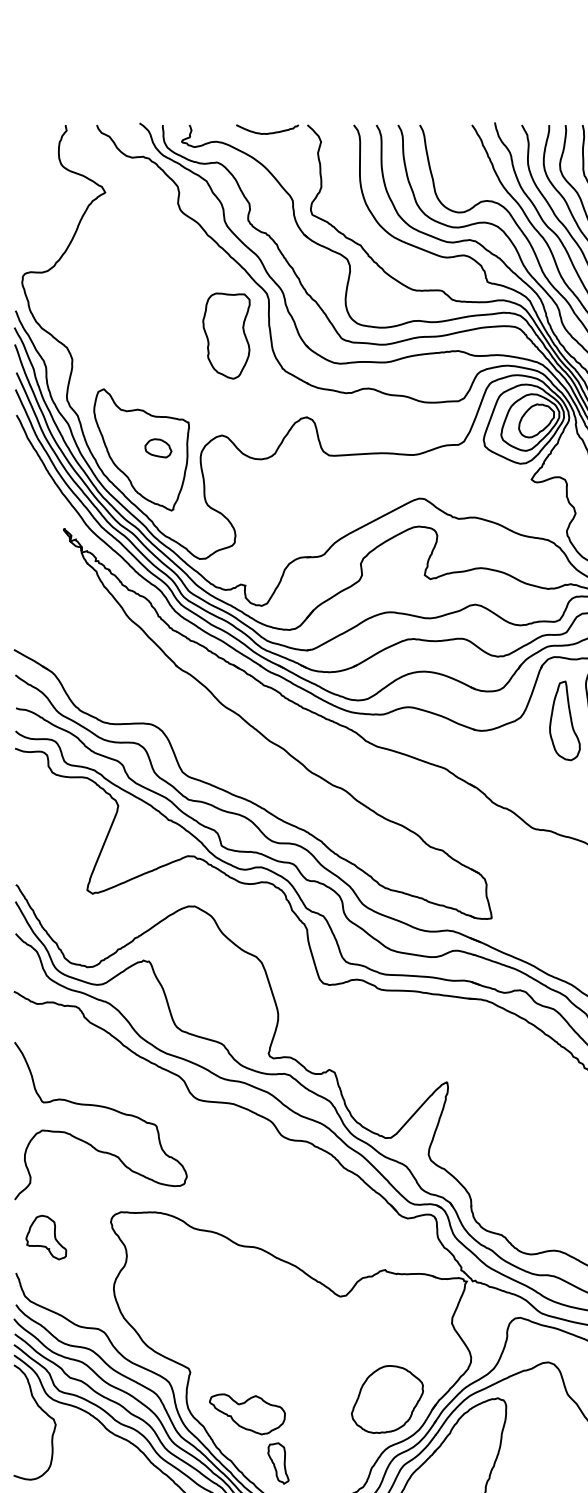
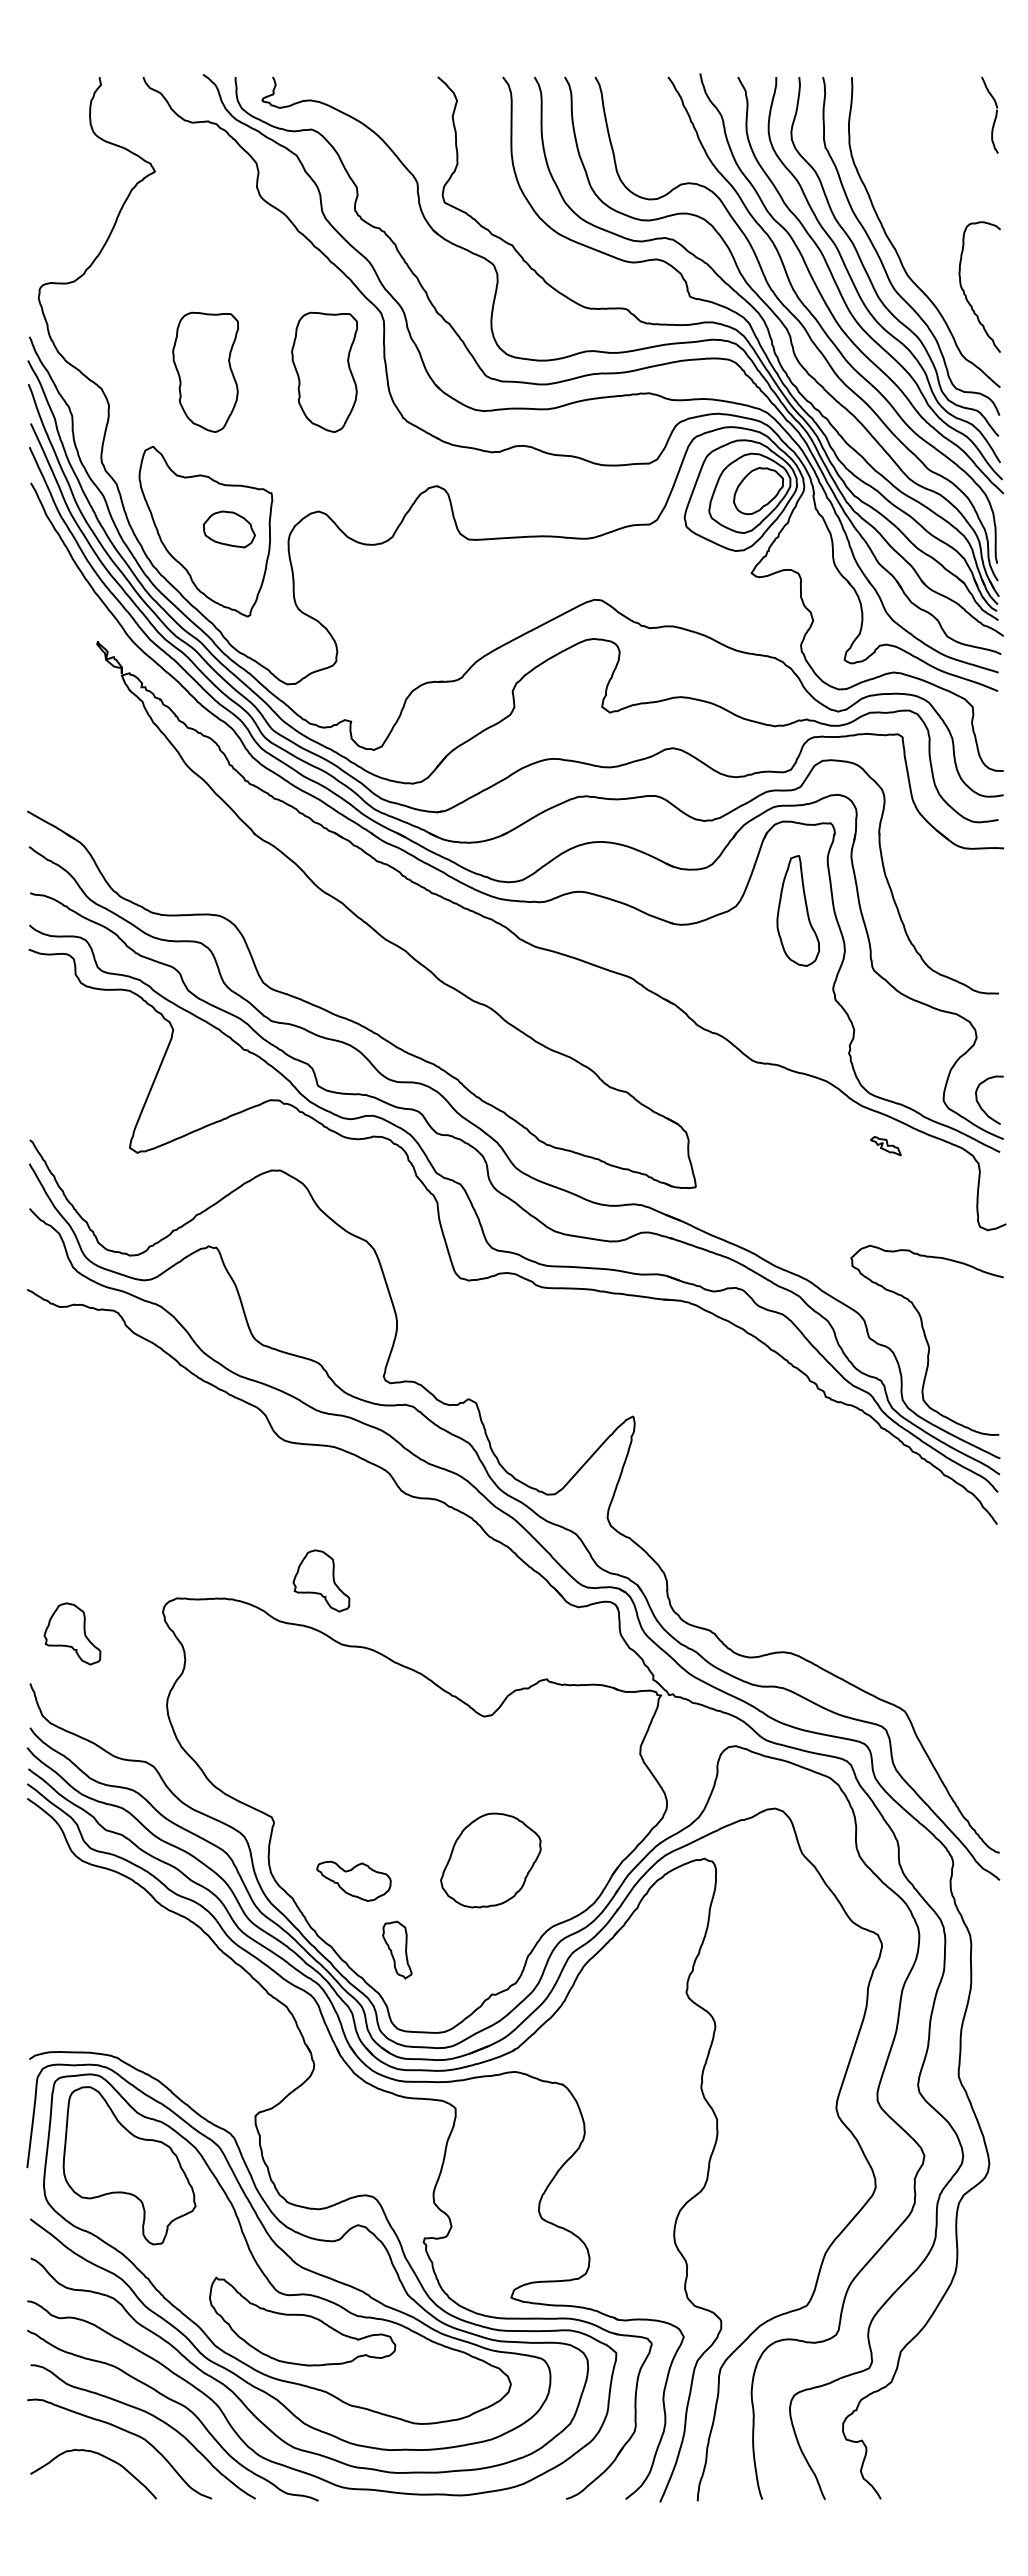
curve: (269, 132) -> (385, 87), removed
part: (141, 335) -> (205, 371), added
part: (158, 448) -> (229, 529), size x1.4
curve: (104, 1107) -> (153, 1452), removed
part: (224, 1199) -> (321, 1580), added
part: (387, 1399) -> (490, 1860), moved
curve: (42, 1410) -> (66, 1876), removed
part: (247, 1414) -> (353, 1881), size x0.7

